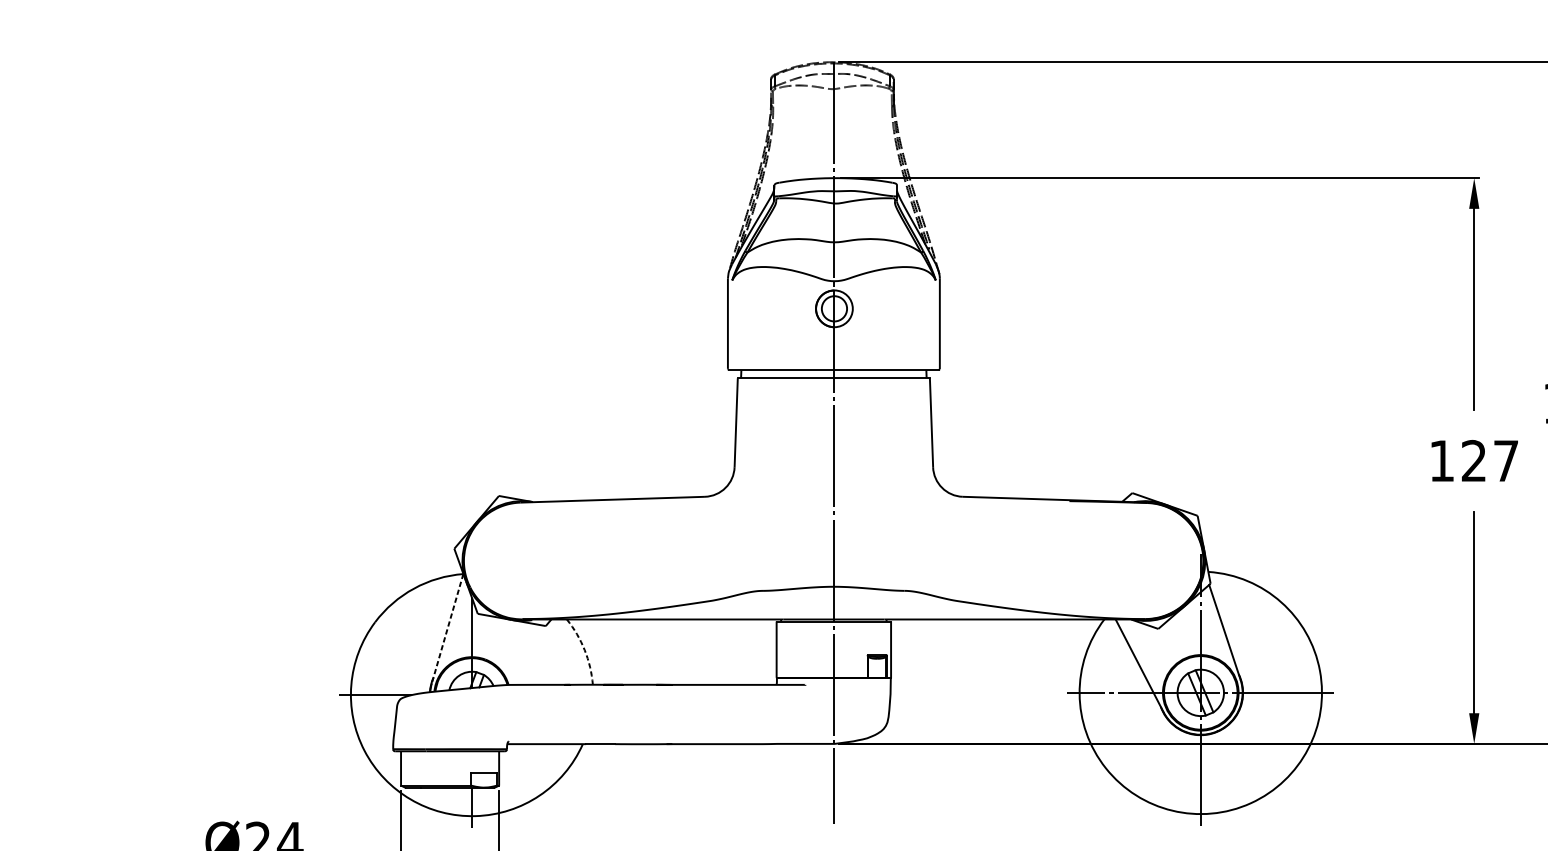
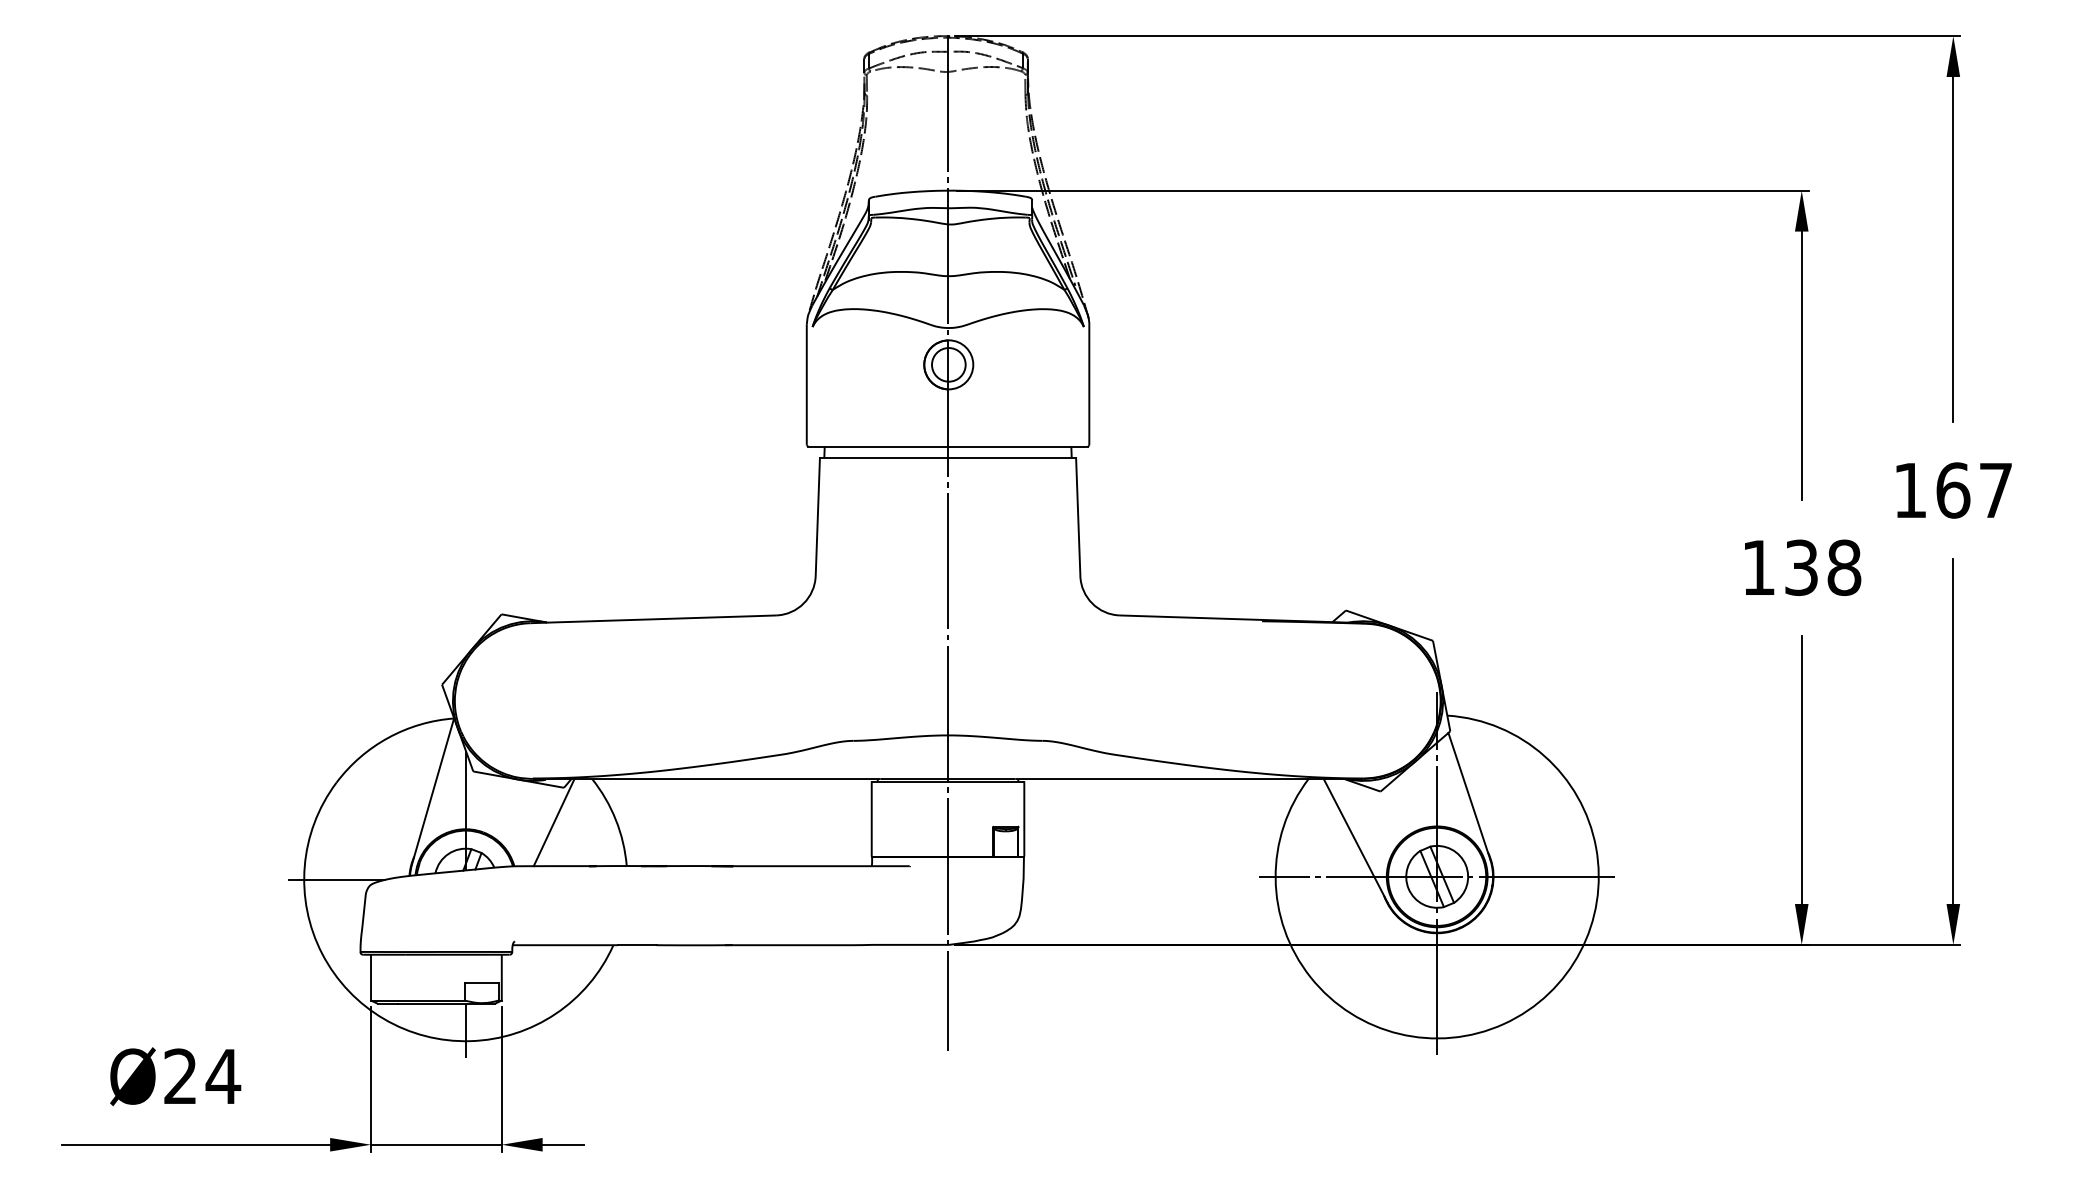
text: (1490, 460) -> (1823, 567), 127 -> 138
line: (447, 628) -> (433, 791), dashed -> solid
arc: (584, 649) -> (615, 819), dashed -> solid
line: (537, 652) -> (553, 822), added

